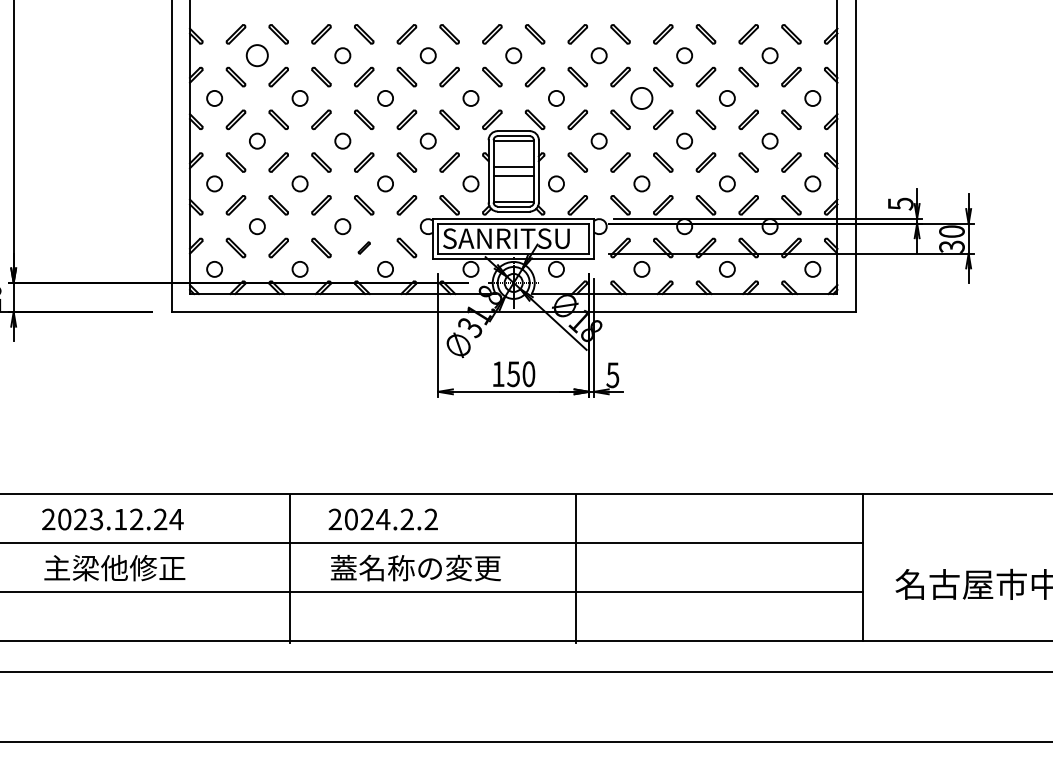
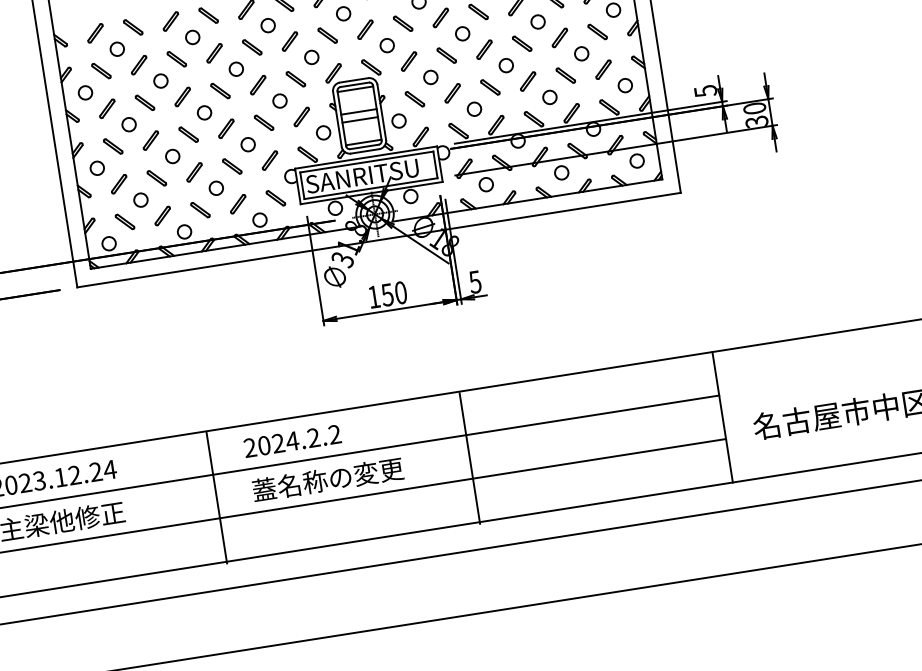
circle: (257, 55) -> (117, 49), size x0.71
circle: (641, 98) -> (462, 33), size x0.71
part: (364, 247) -> (238, 203), size x1.67

